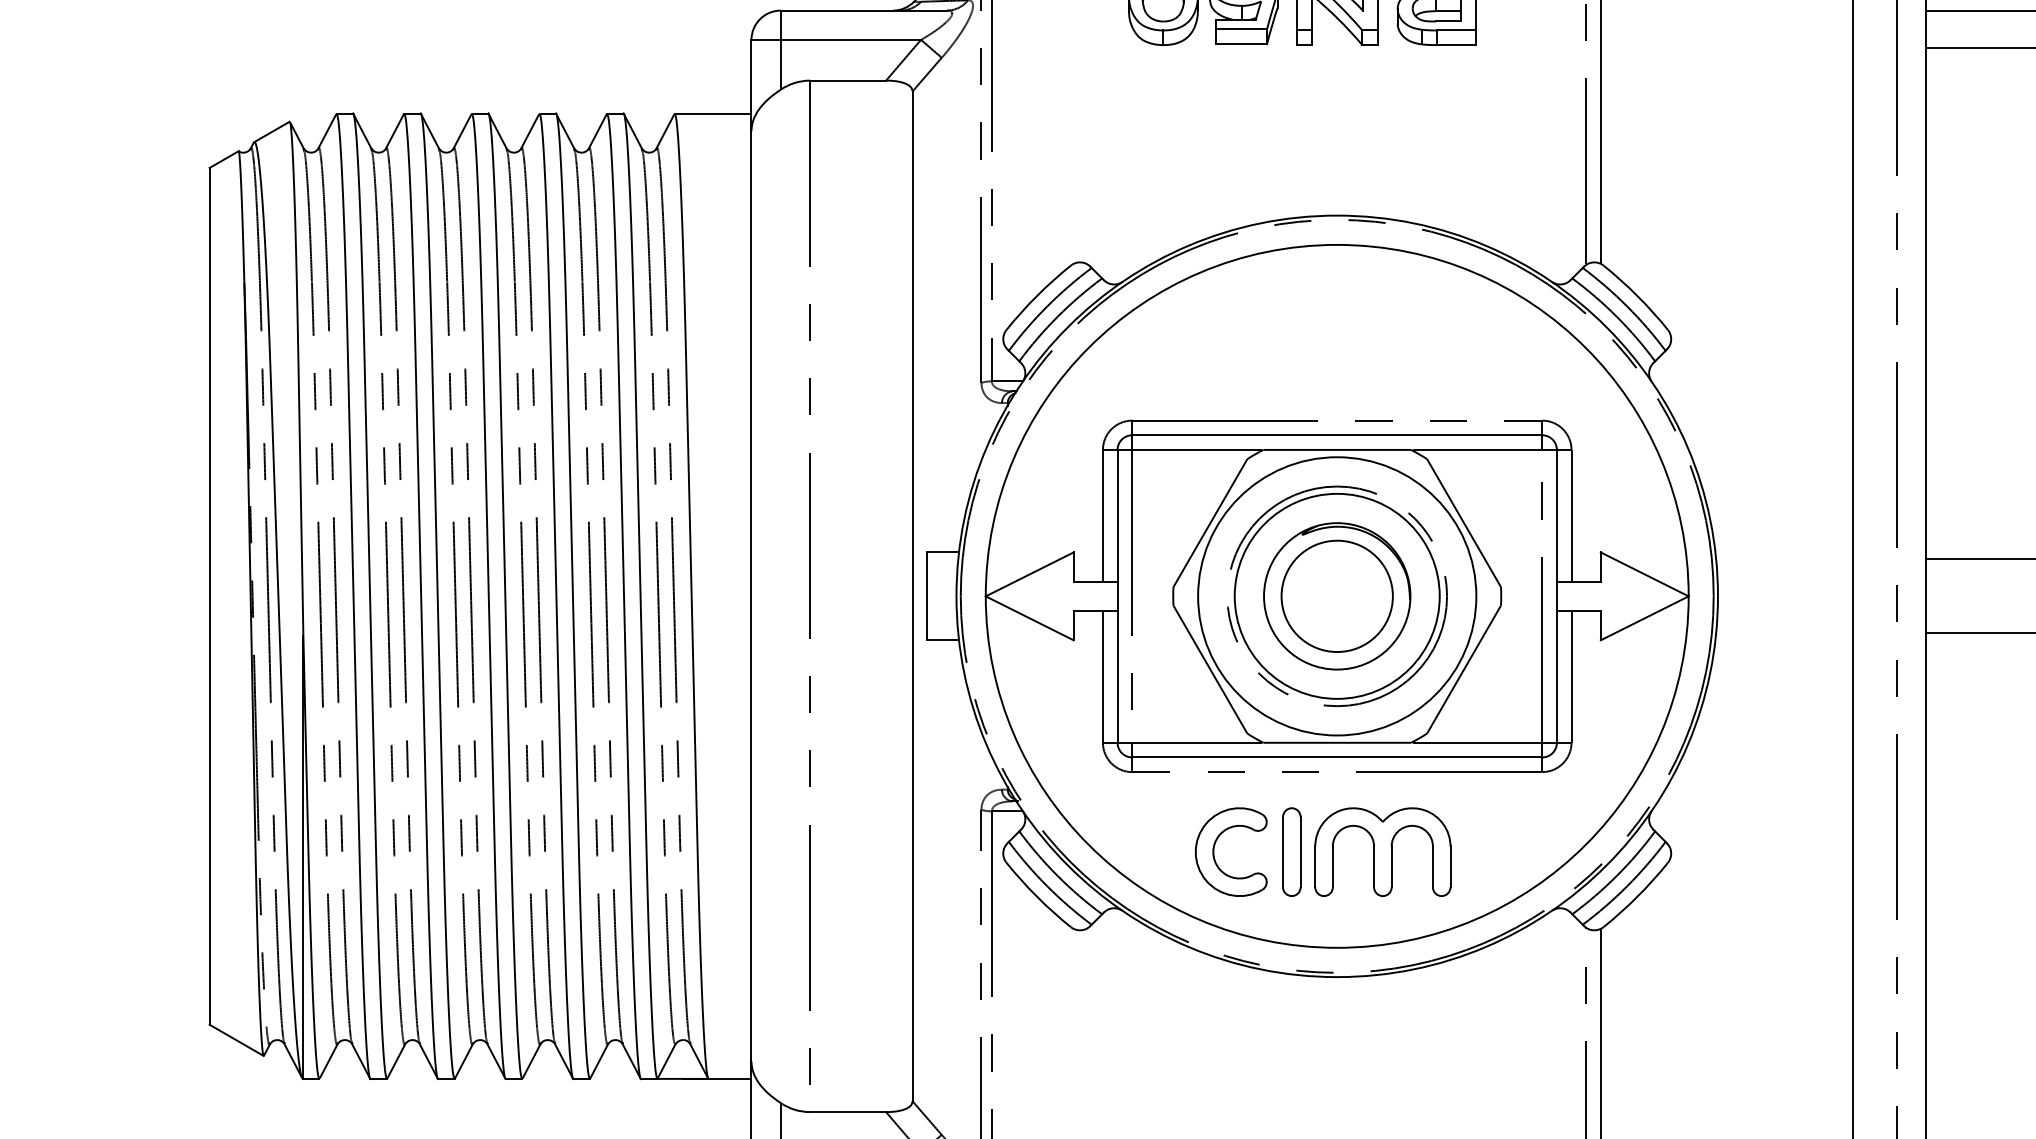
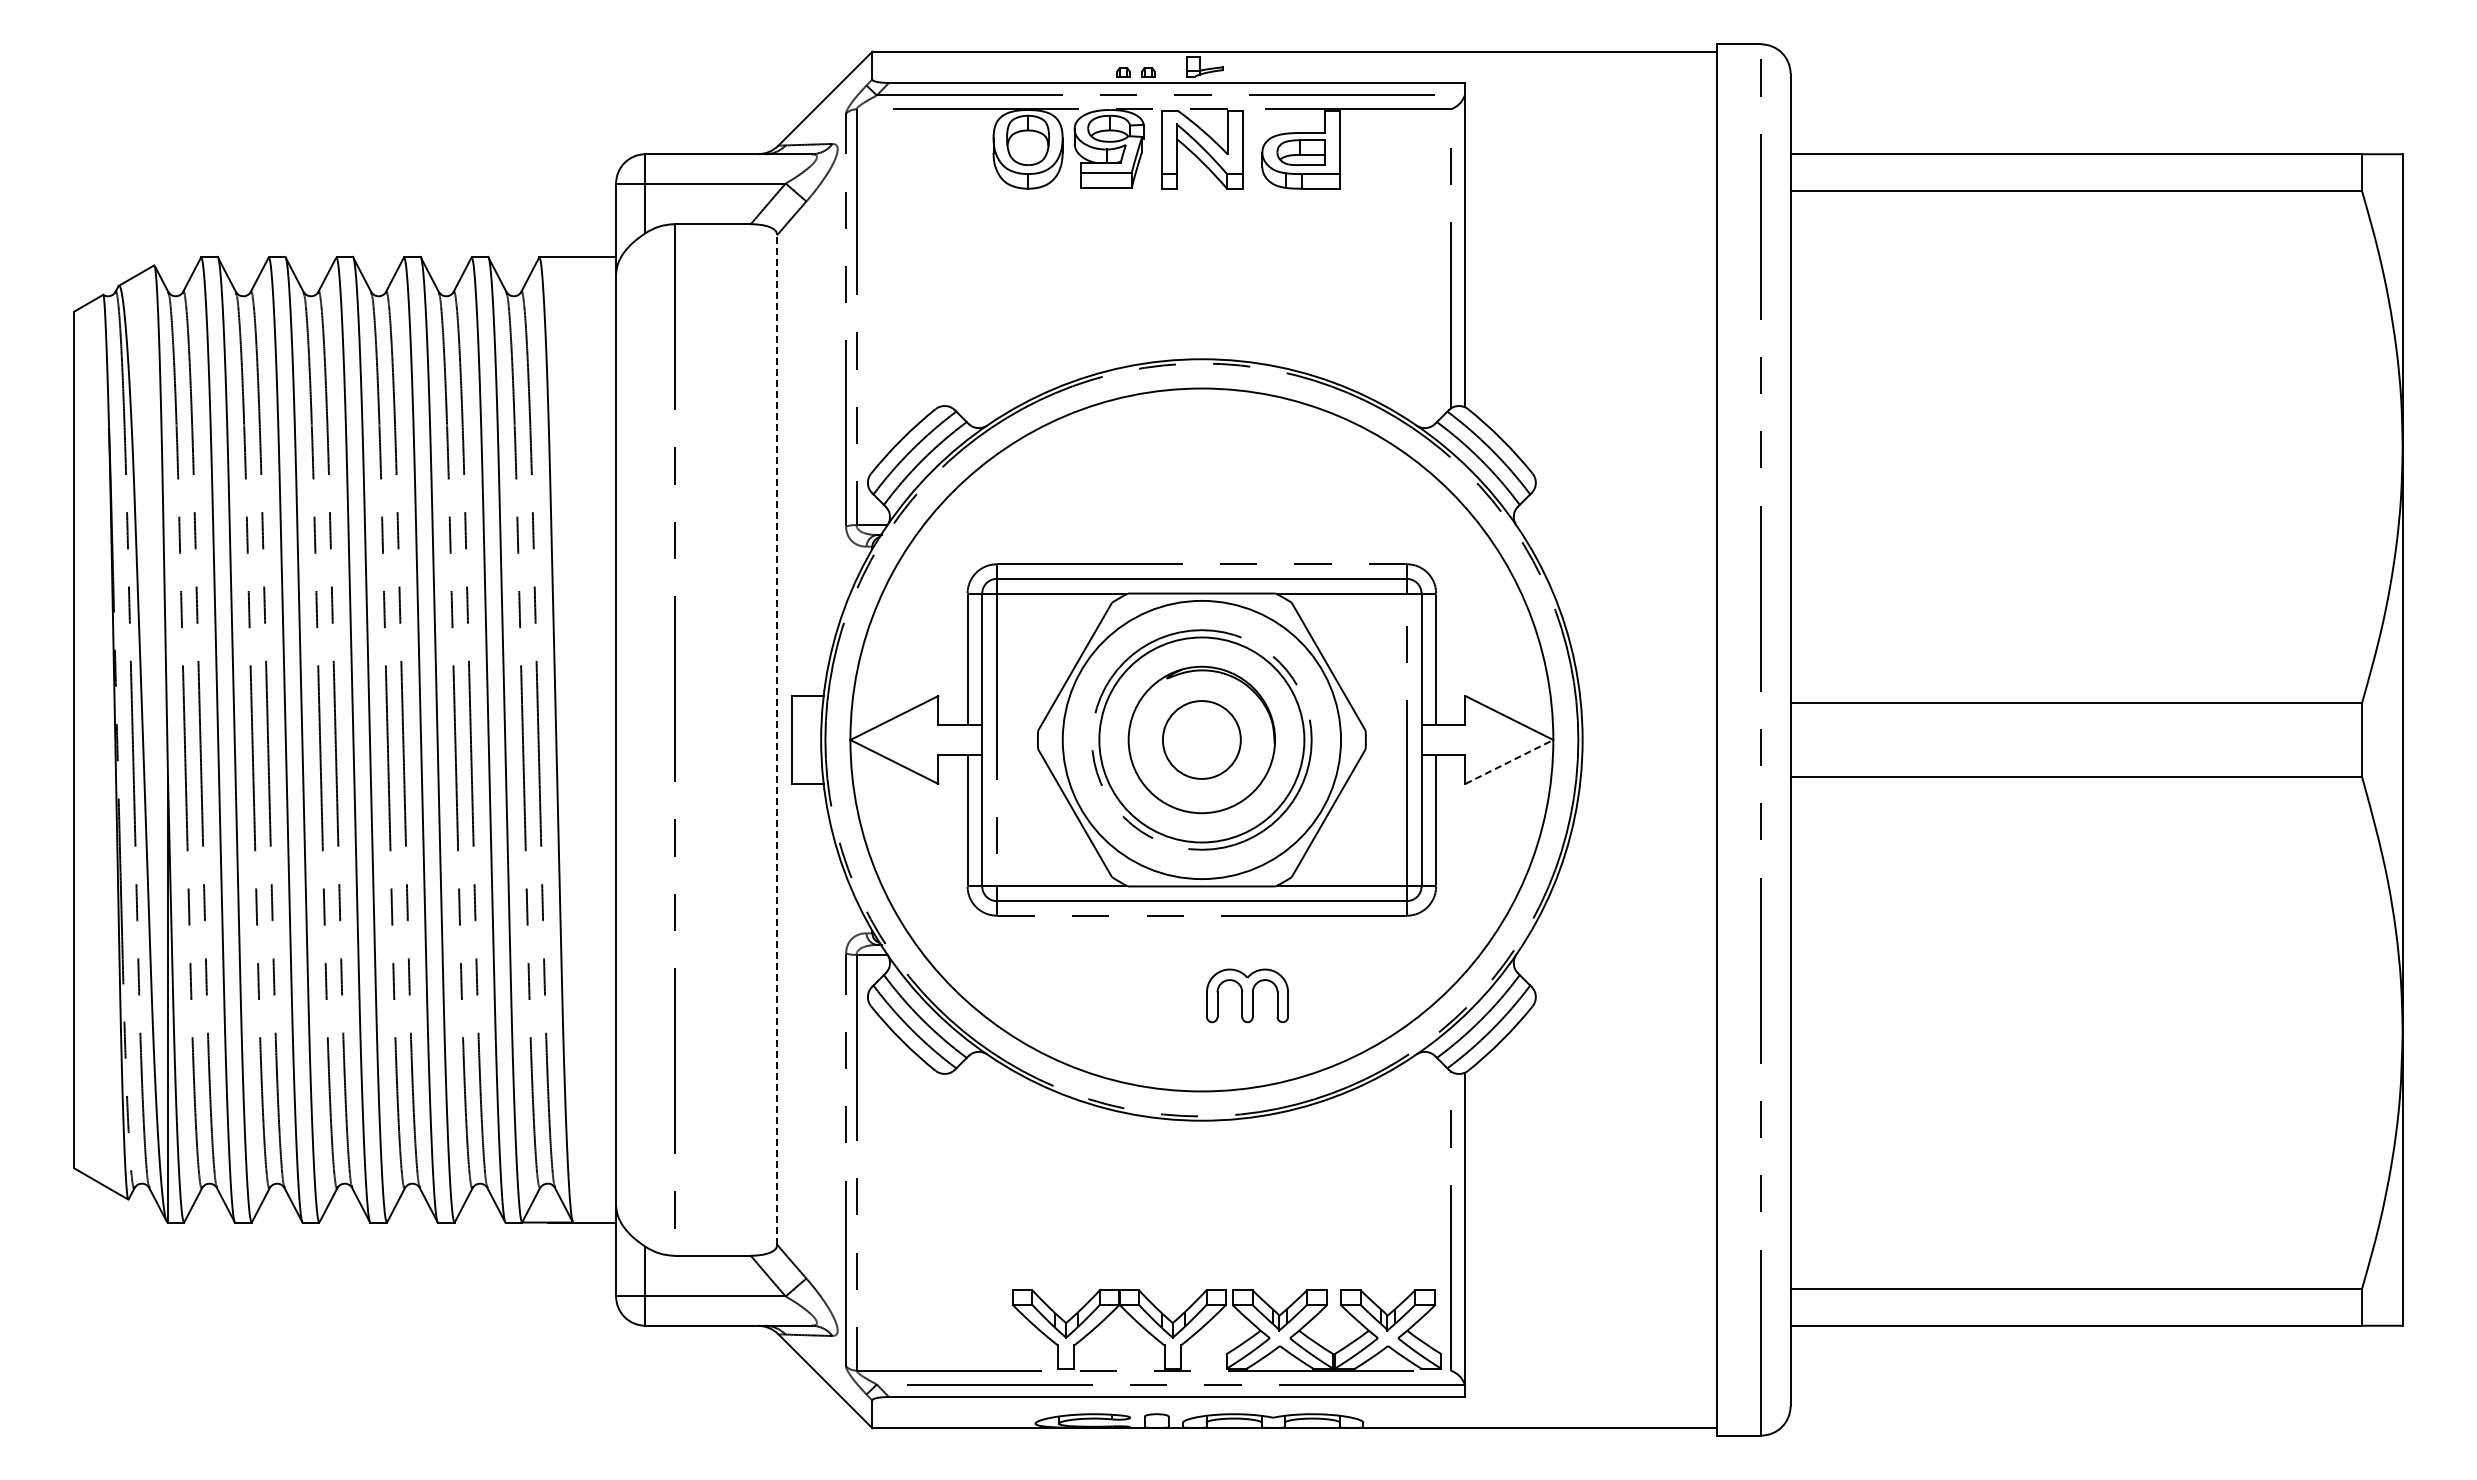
line: (912, 595) -> (777, 739), solid -> dashed
circle: (1336, 595) -> (1201, 739), size x0.7
line: (1644, 617) -> (1509, 761), solid -> dashed
part: (1214, 848) -> (1079, 992), removed
part: (1291, 851) -> (1156, 995), removed
part: (1382, 851) -> (1247, 995), size x0.6

